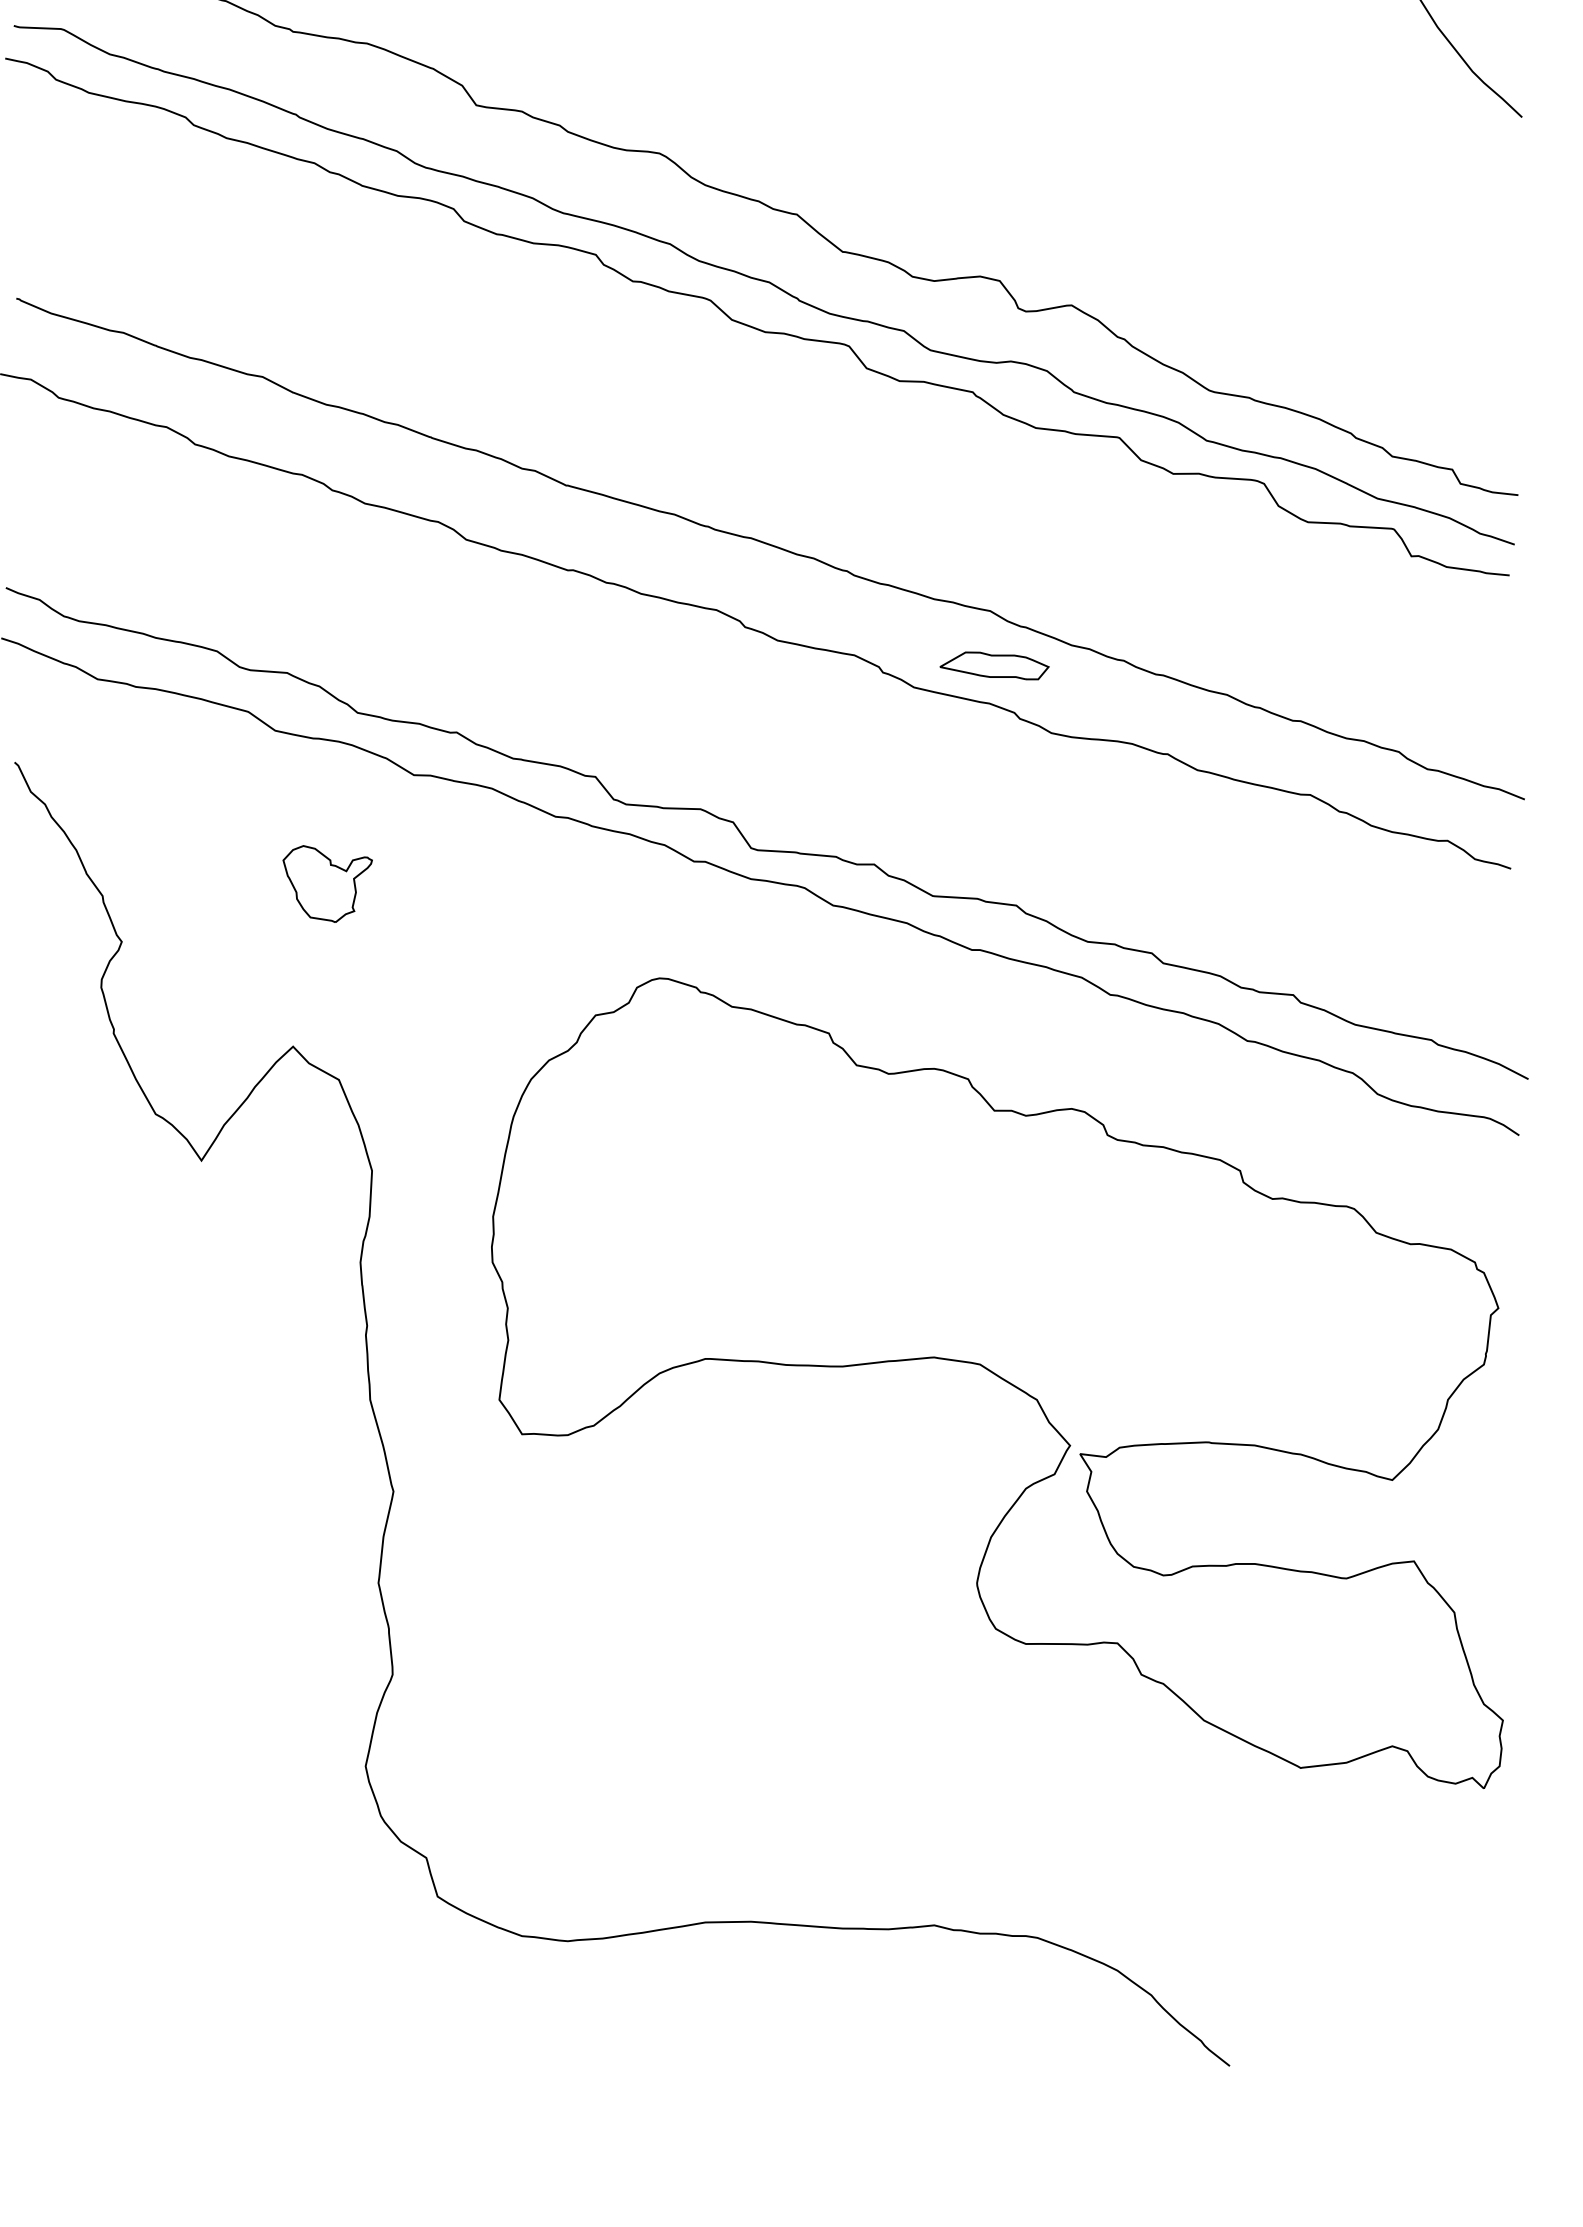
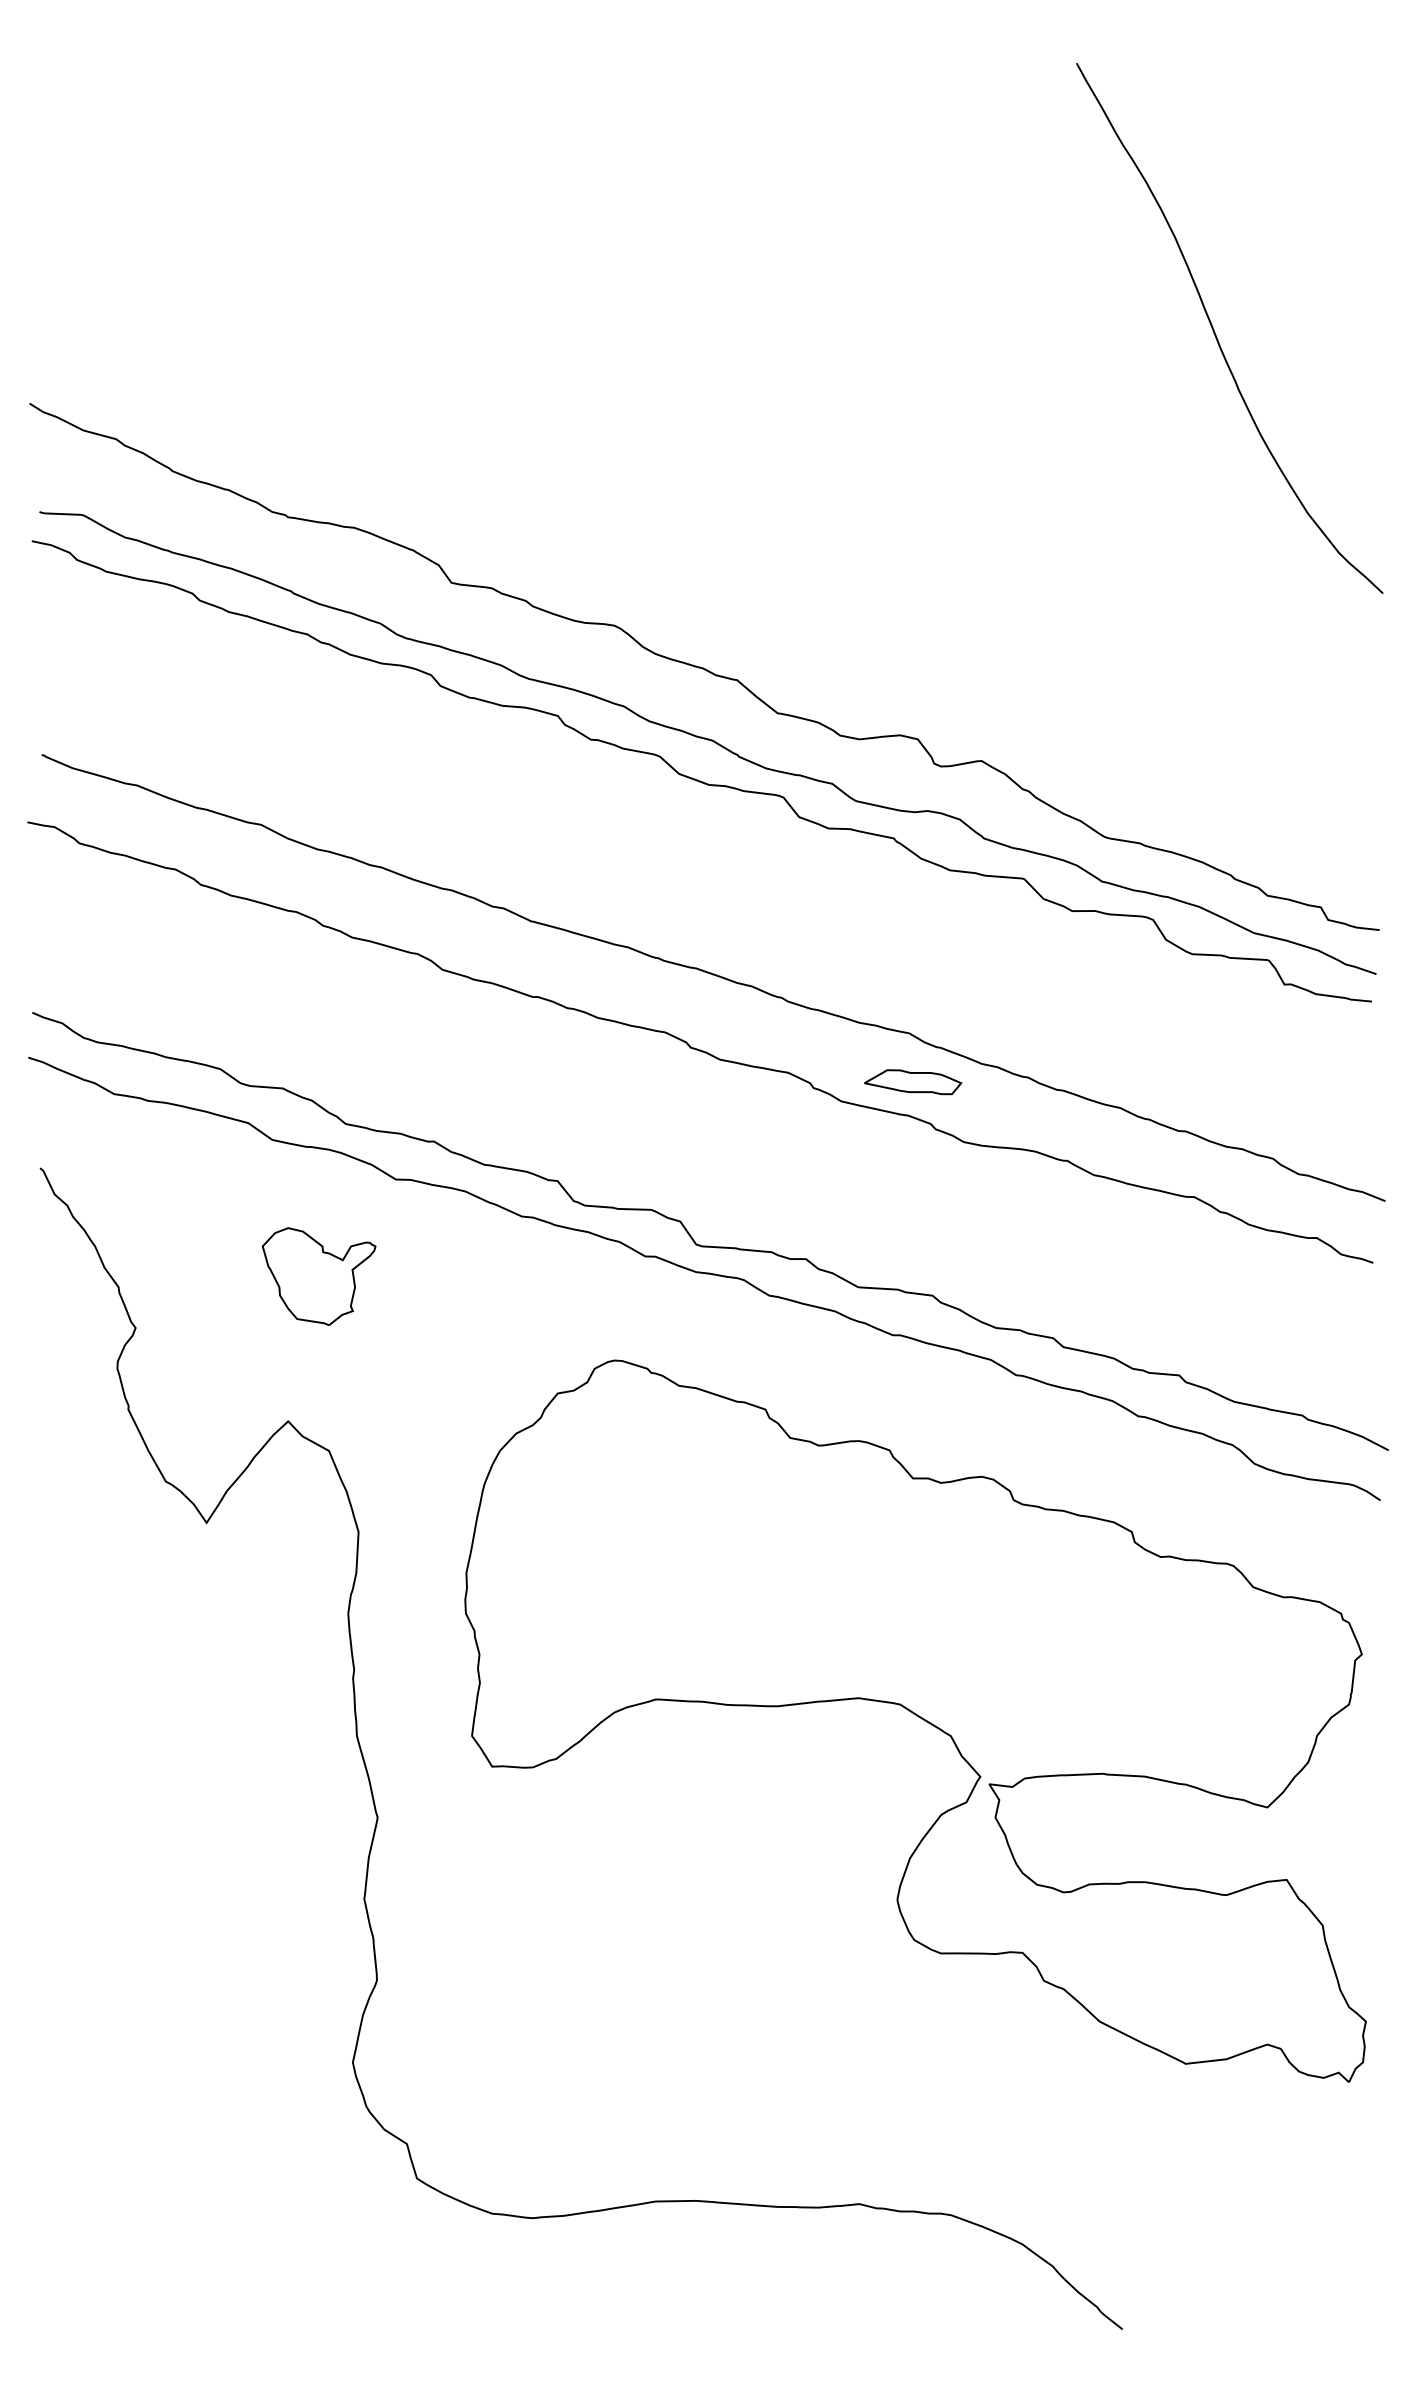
part: (327, 884) -> (318, 1276), size x1.43

